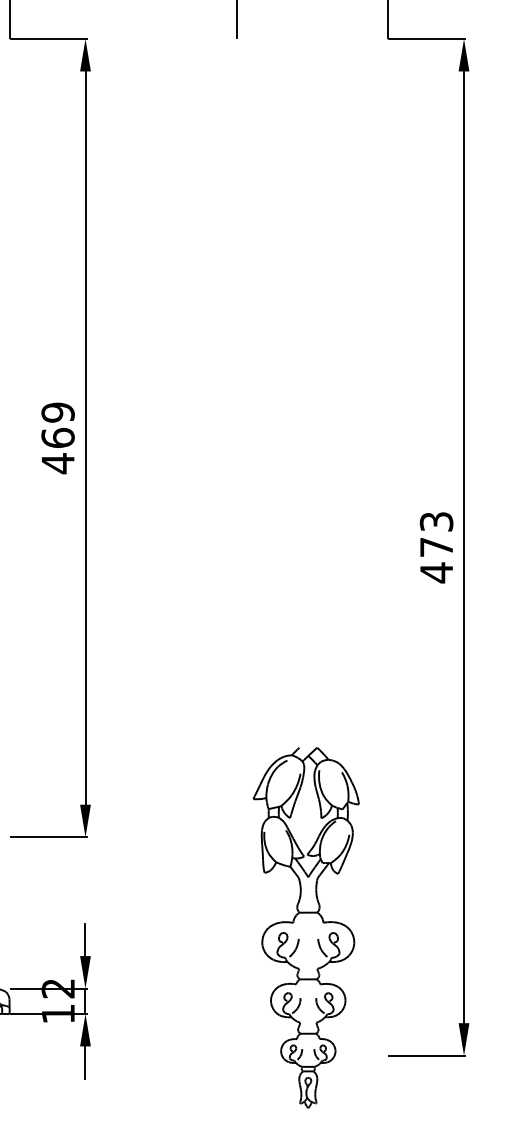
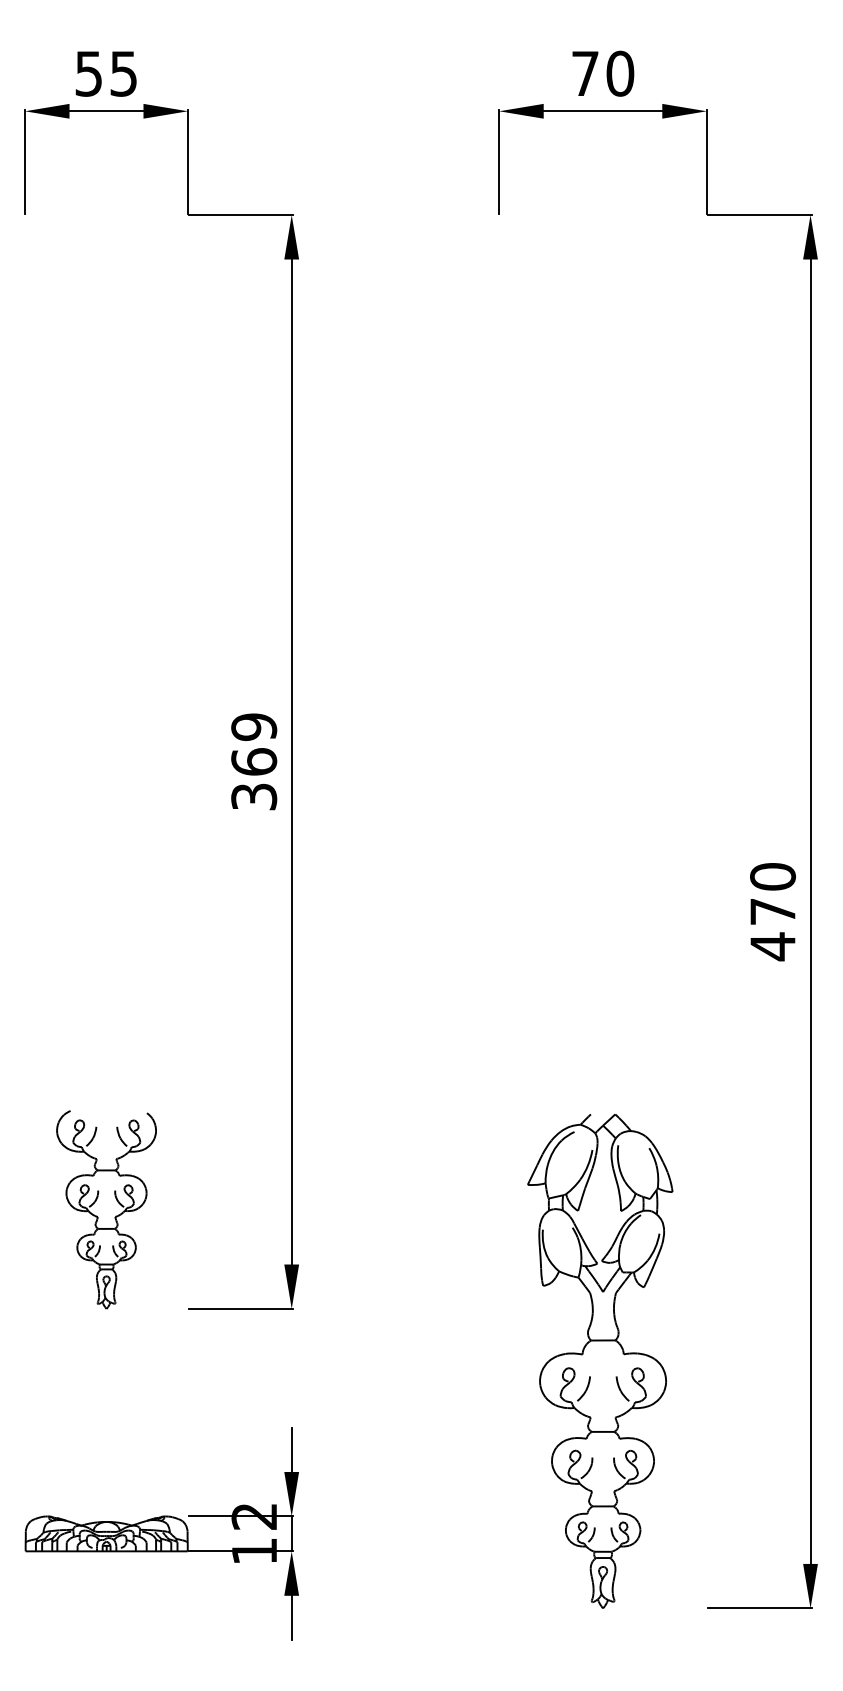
text: (58, 463) -> (254, 796), 469 -> 369
text: (436, 521) -> (772, 876), 473 -> 470
part: (306, 928) -> (600, 1361), moved

